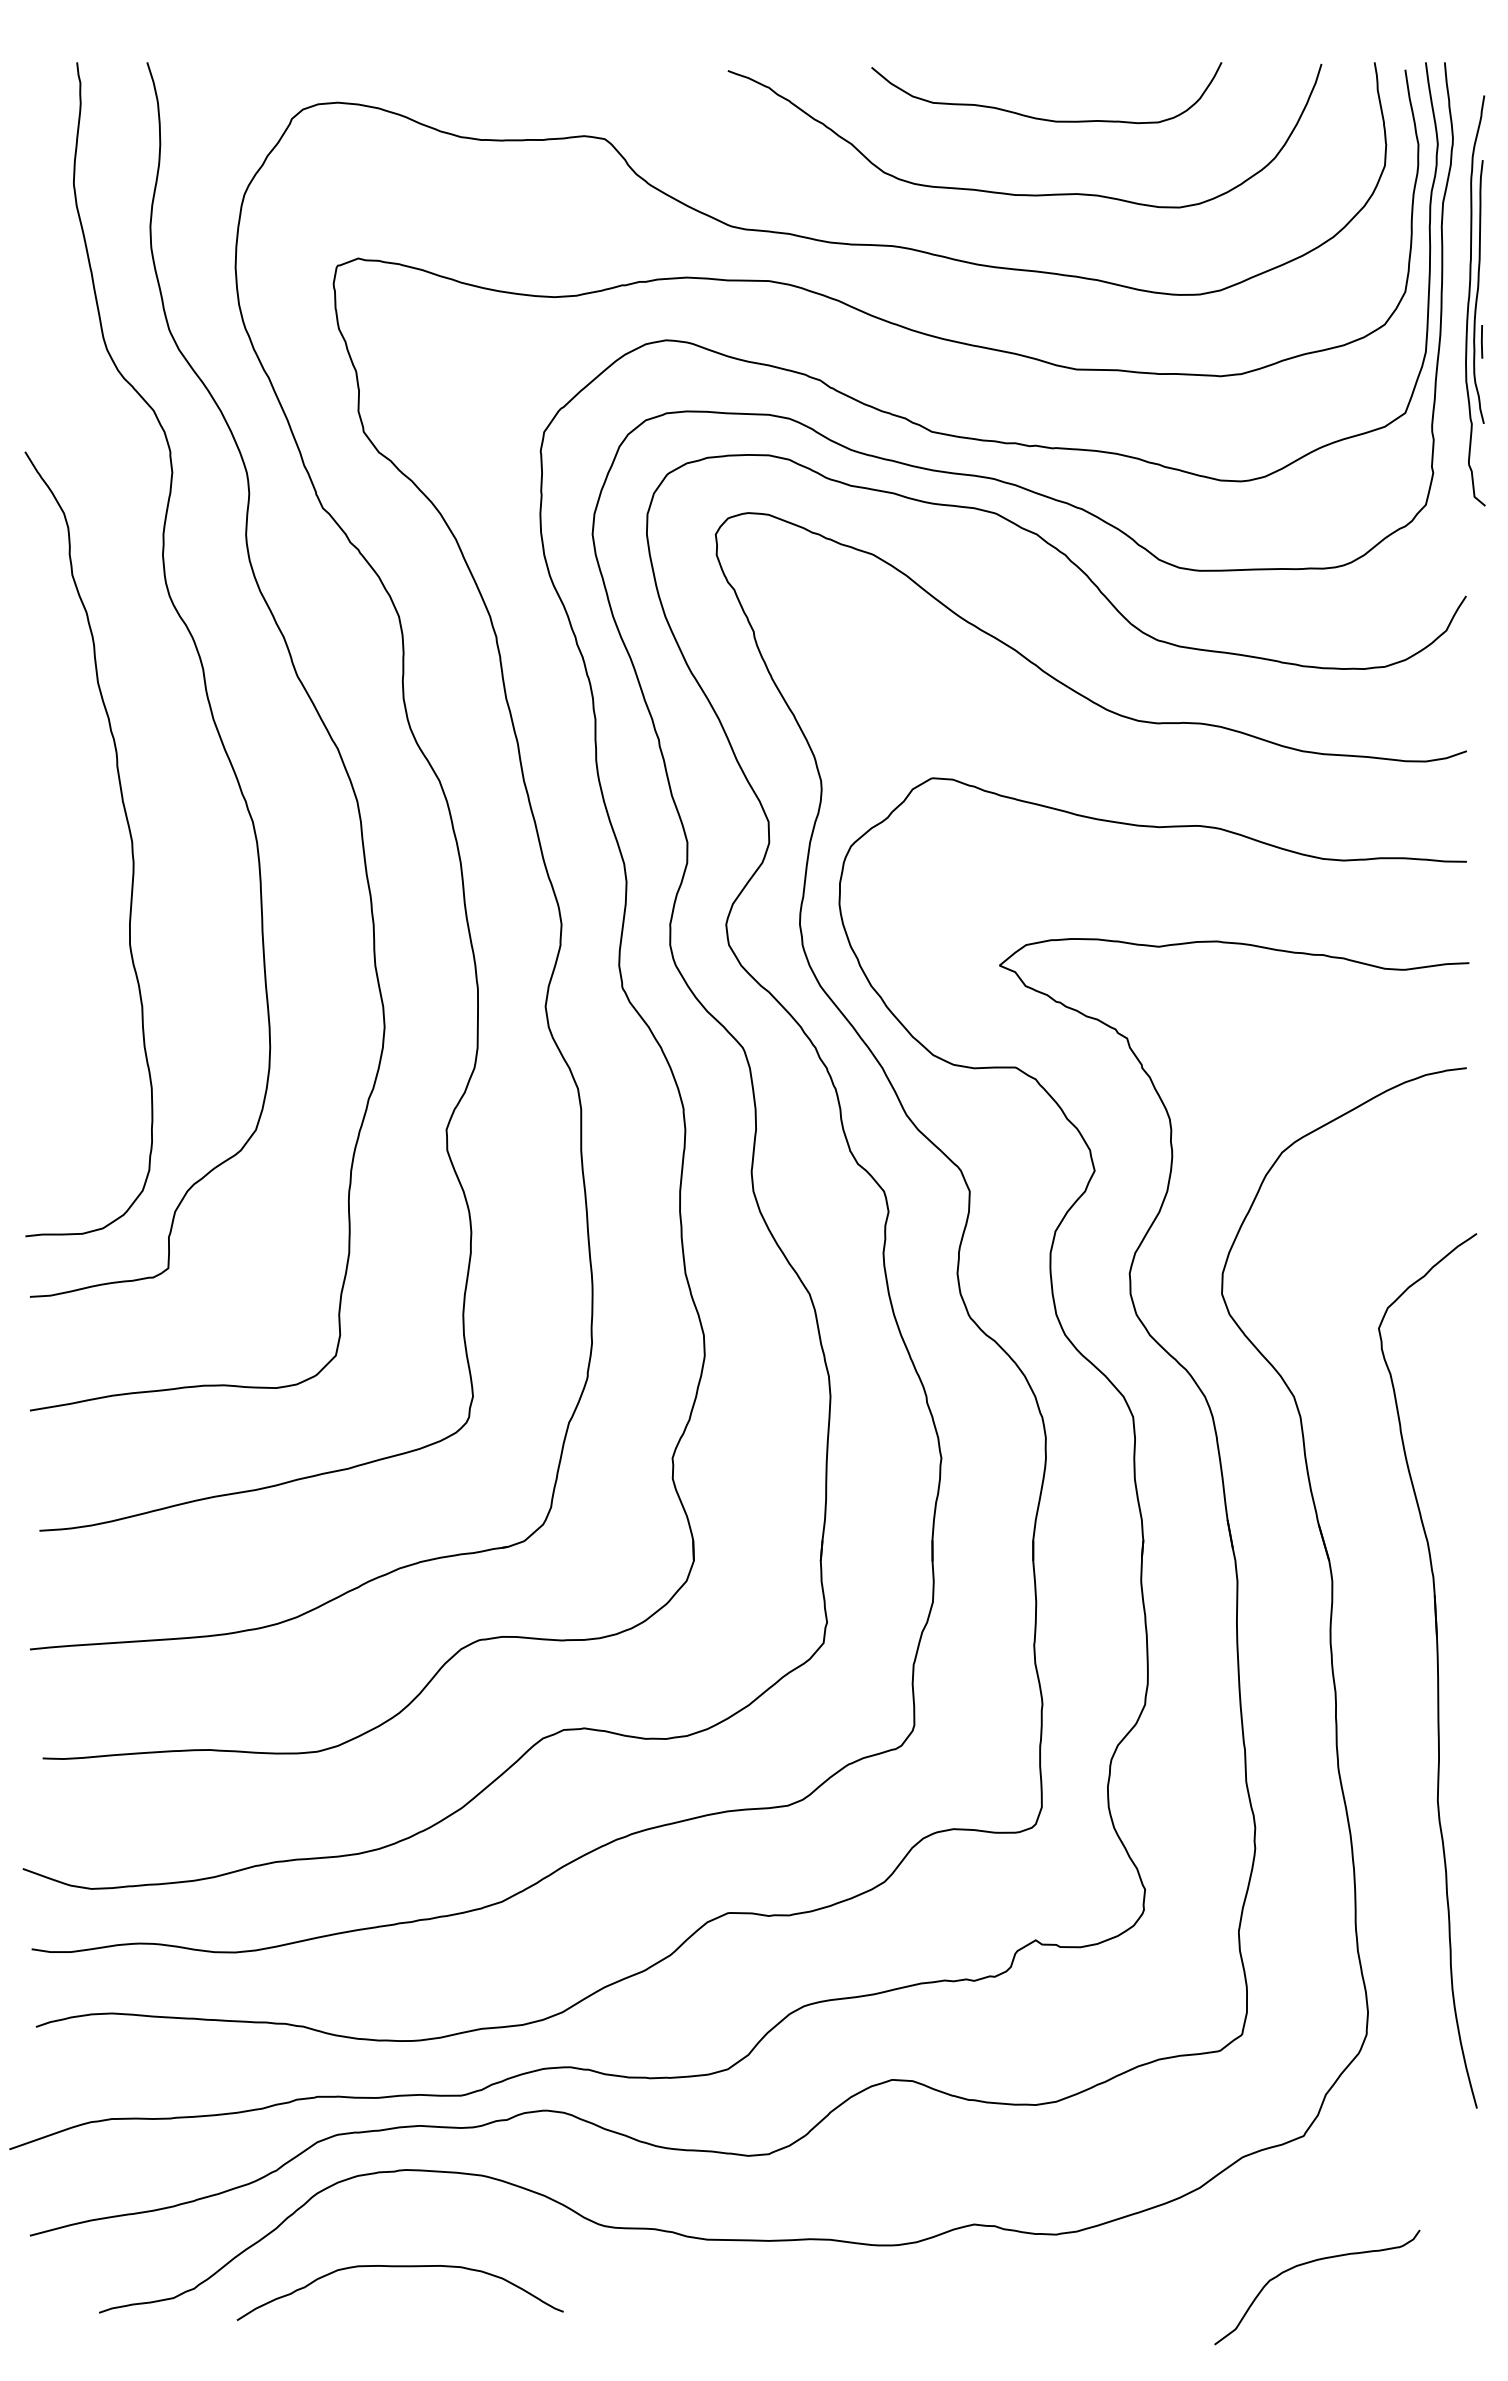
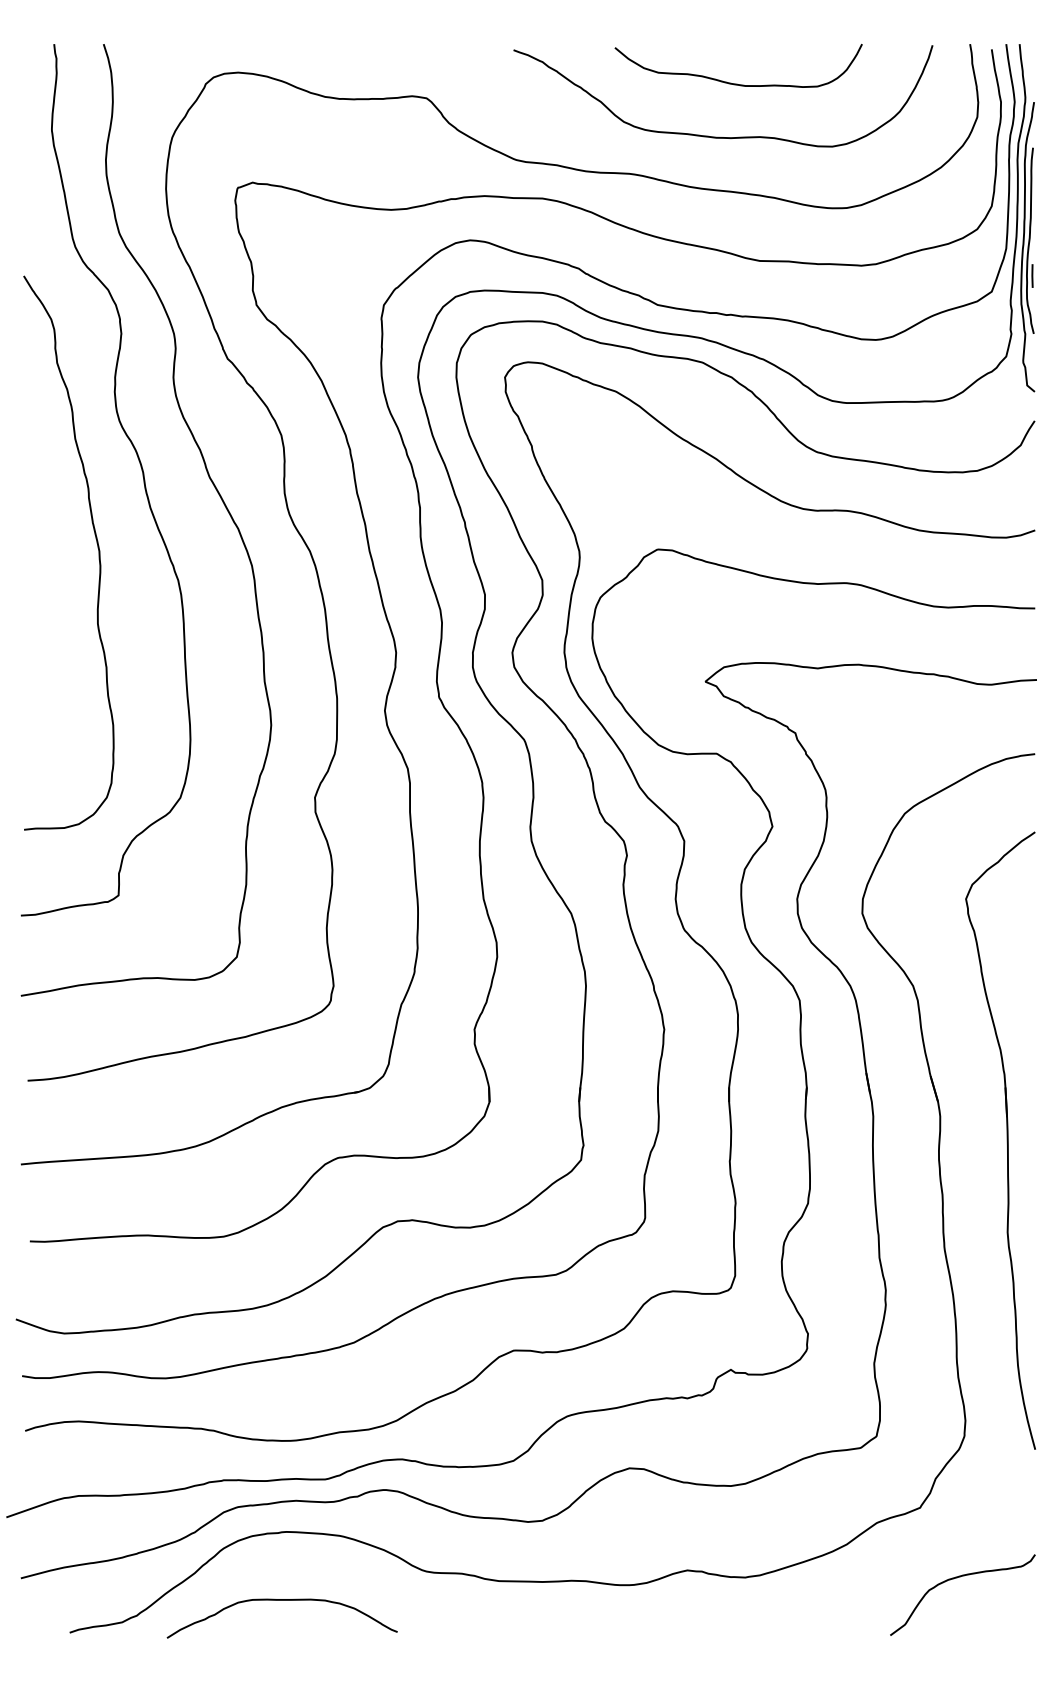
part: (1475, 300) -> (1027, 246), moved
curve: (129, 835) -> (97, 546), moved
part: (1437, 1670) -> (1007, 1140), moved
curve: (1309, 2263) -> (957, 1578), moved

